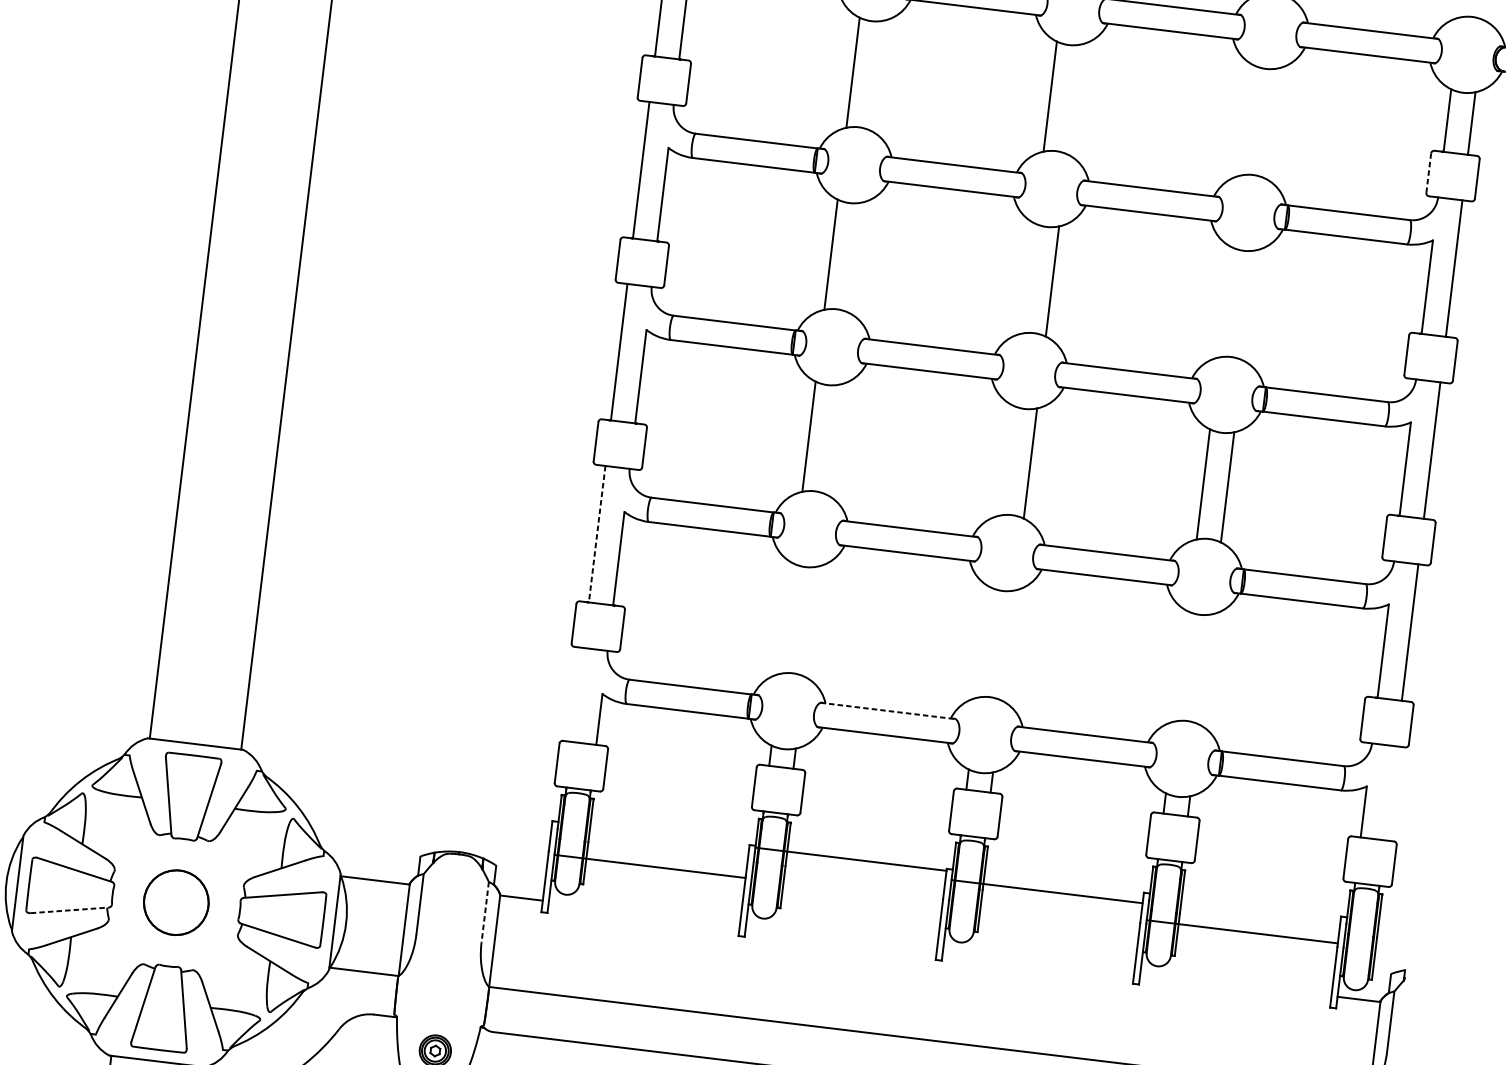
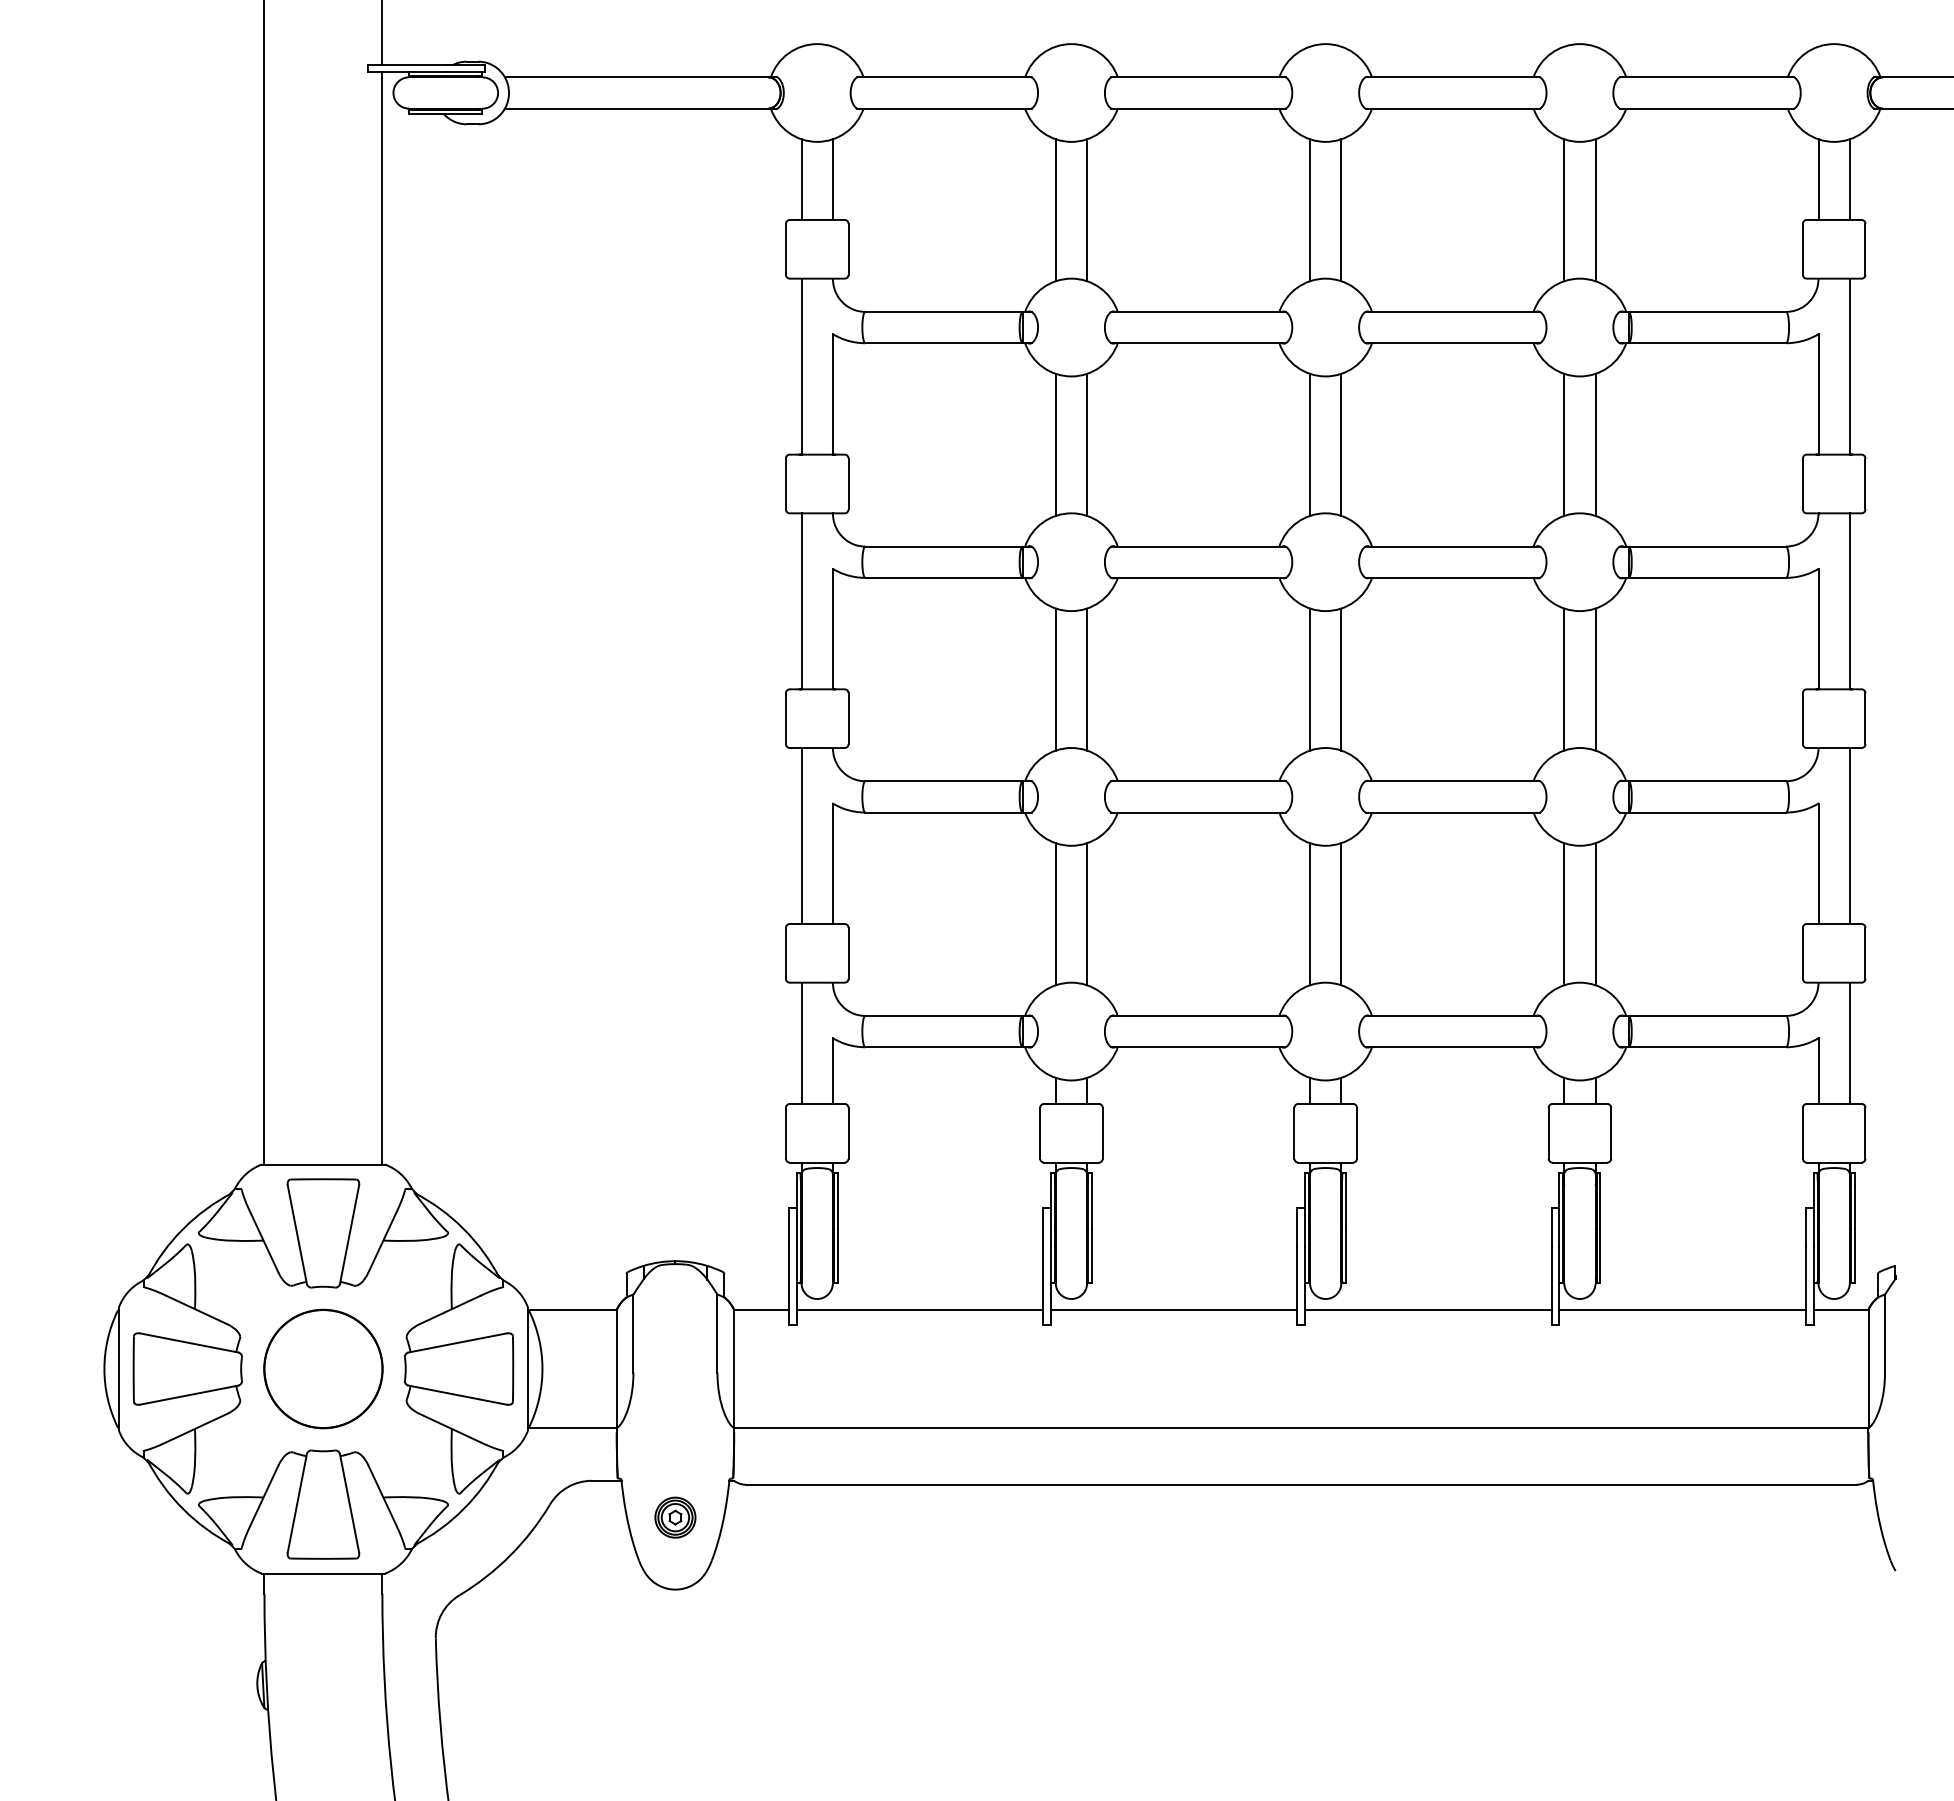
line: (877, 75) -> (1087, 210), added
line: (1074, 99) -> (1341, 210), added
line: (1247, 120) -> (1564, 210), added
line: (1271, 123) -> (1595, 210), added
line: (1428, 172) -> (1802, 248), dashed -> solid
line: (855, 257) -> (1087, 444), added
line: (1028, 278) -> (1310, 444), added
line: (1225, 302) -> (1564, 444), added
line: (1249, 305) -> (1595, 444), added
line: (833, 439) -> (1087, 679), added
line: (1006, 460) -> (1310, 679), added
line: (597, 534) -> (801, 836), dashed -> solid
line: (786, 618) -> (1055, 914), added
line: (811, 621) -> (1087, 914), added
line: (984, 642) -> (1310, 914), added
line: (1008, 645) -> (1341, 914), added
line: (1181, 666) -> (1564, 914), added
line: (1205, 669) -> (1595, 914), added
line: (577, 694) -> (801, 1042), added
line: (888, 710) -> (1199, 1015), dashed -> solid
line: (1390, 792) -> (1849, 1042), added
line: (850, 859) -> (1173, 1310), moved
line: (649, 866) -> (919, 1310), moved
line: (1047, 892) -> (1428, 1310), moved
part: (176, 902) -> (323, 1368), size x1.43
line: (69, 910) -> (189, 1395), dashed -> solid
line: (485, 912) -> (717, 1333), dashed -> solid
line: (1242, 932) -> (1682, 1310), moved

